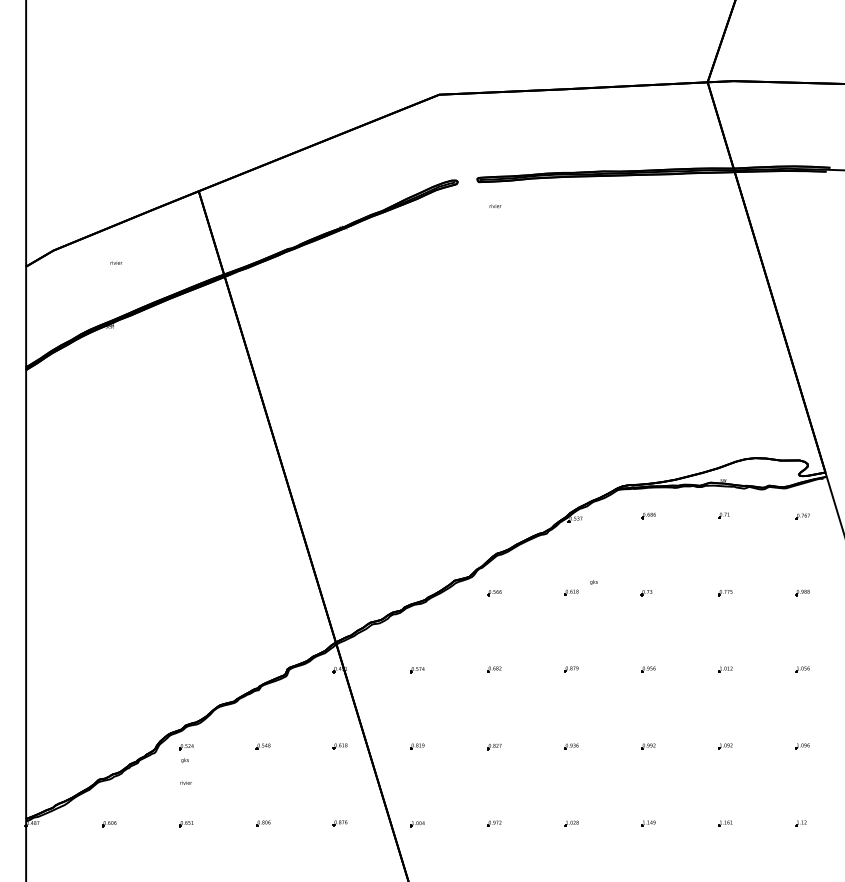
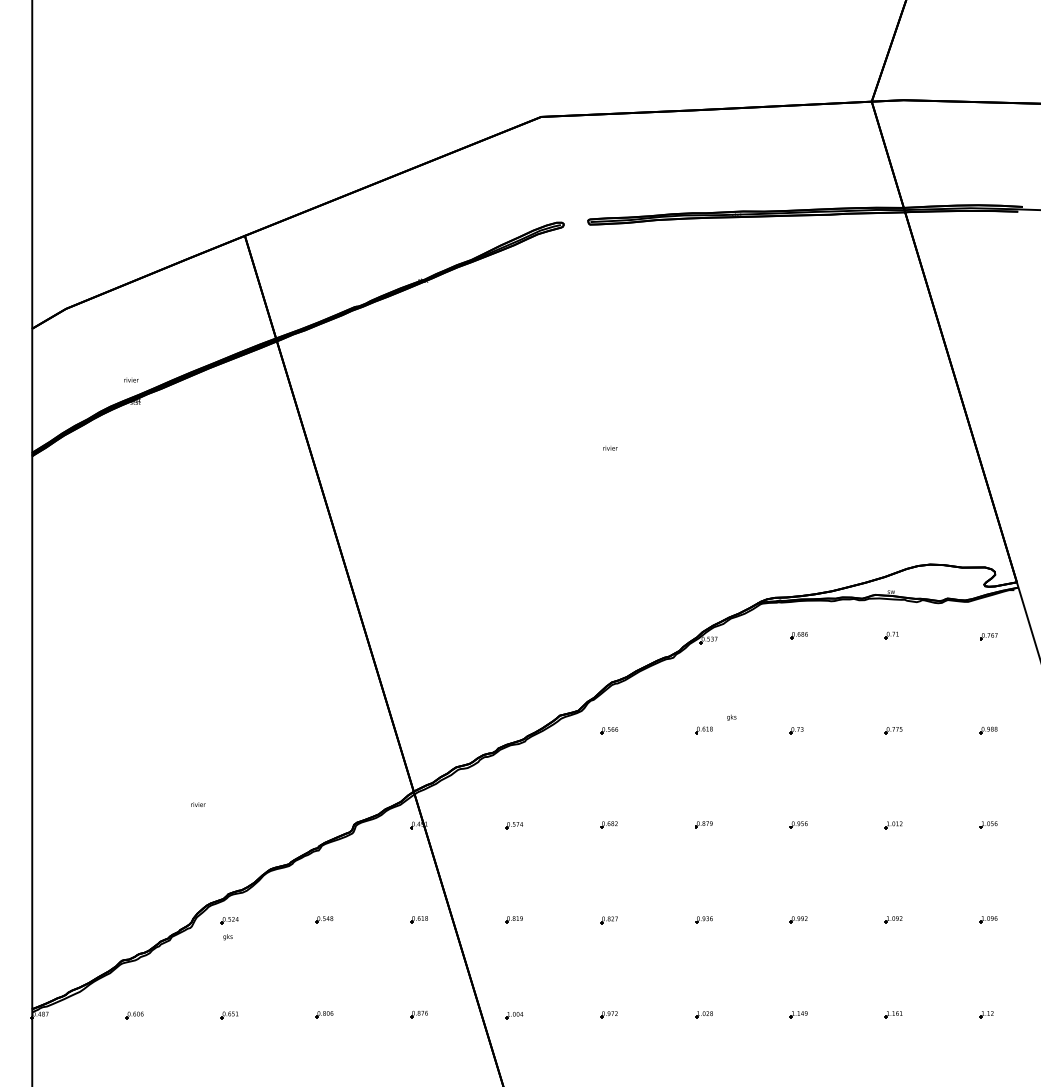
text: (495, 206) -> (610, 448), moved
text: (116, 262) -> (131, 379), moved
text: (186, 782) -> (198, 804), moved

